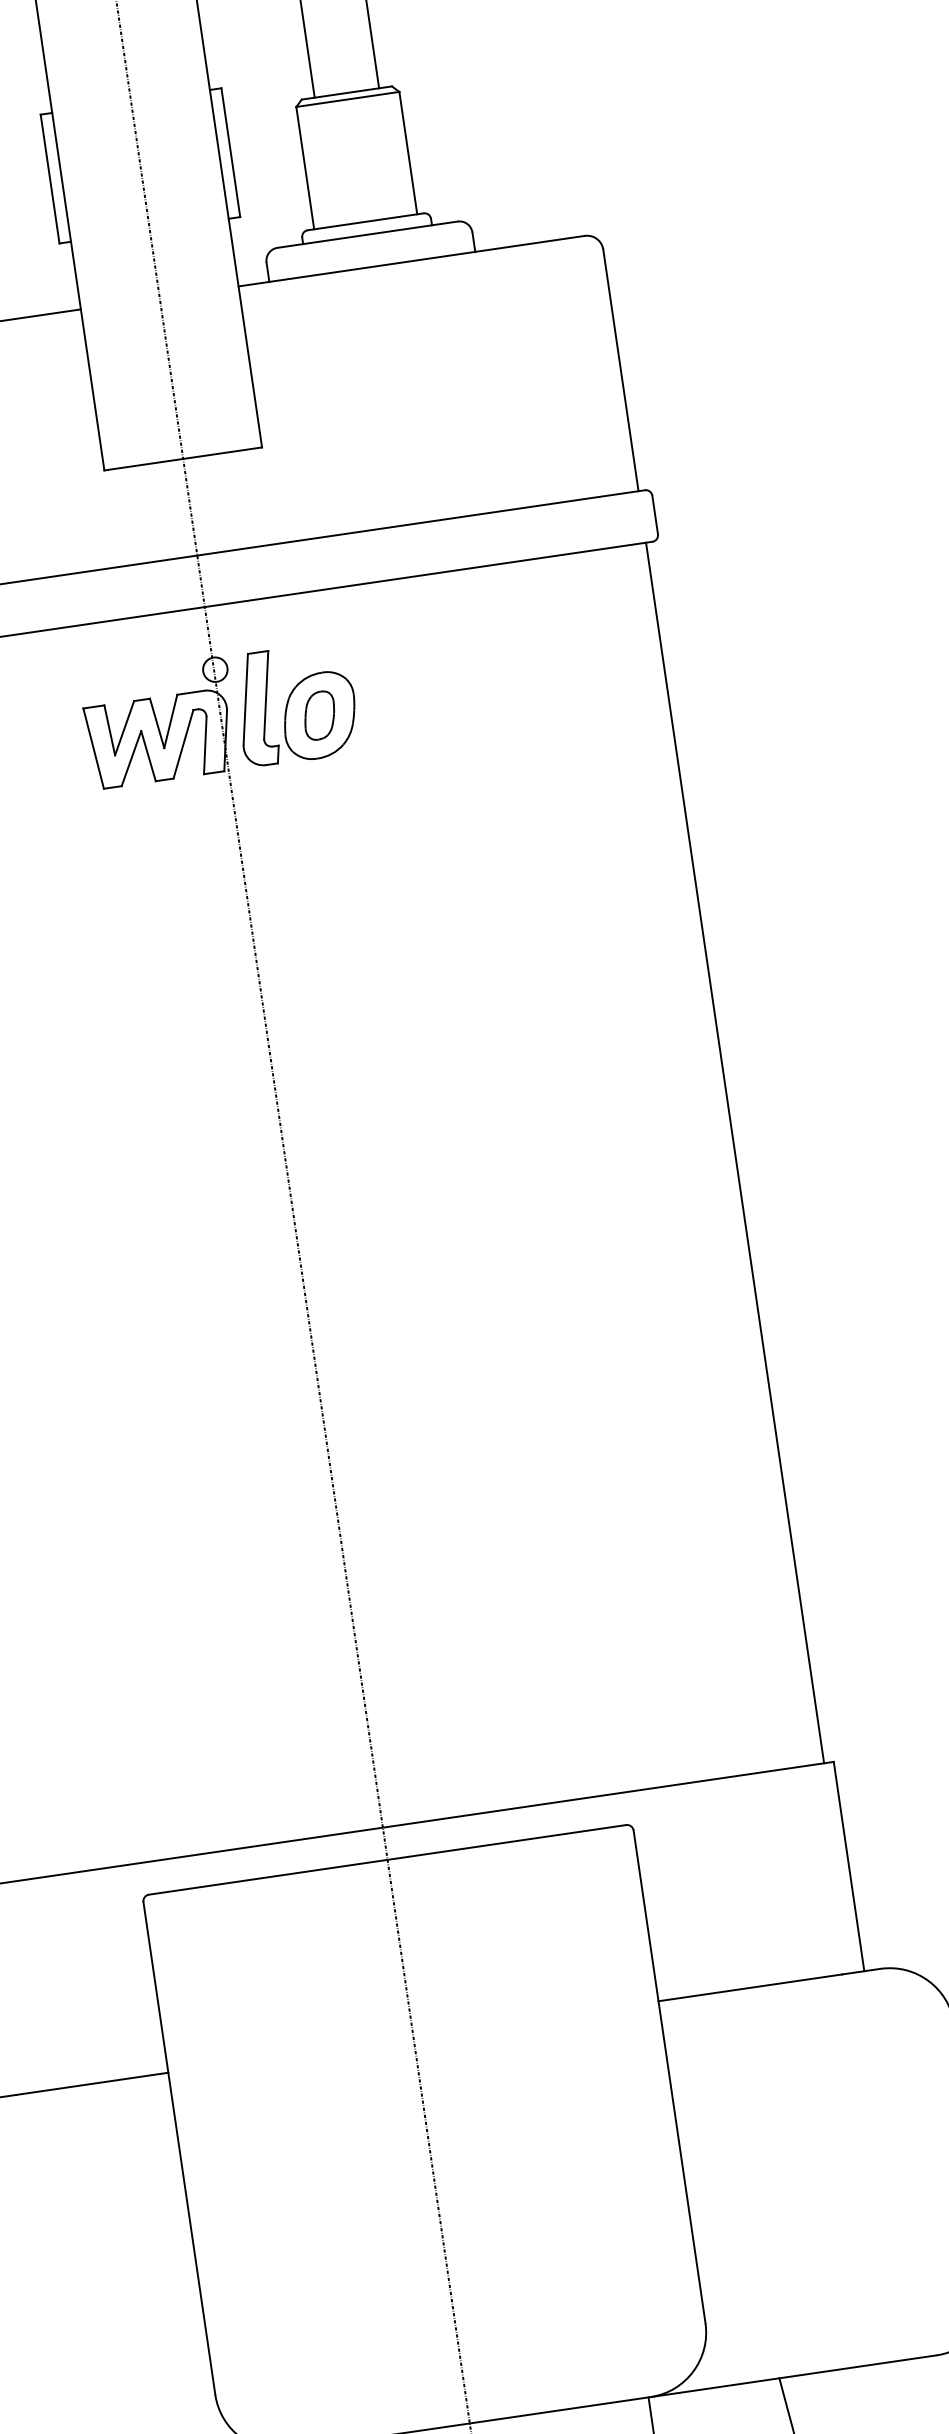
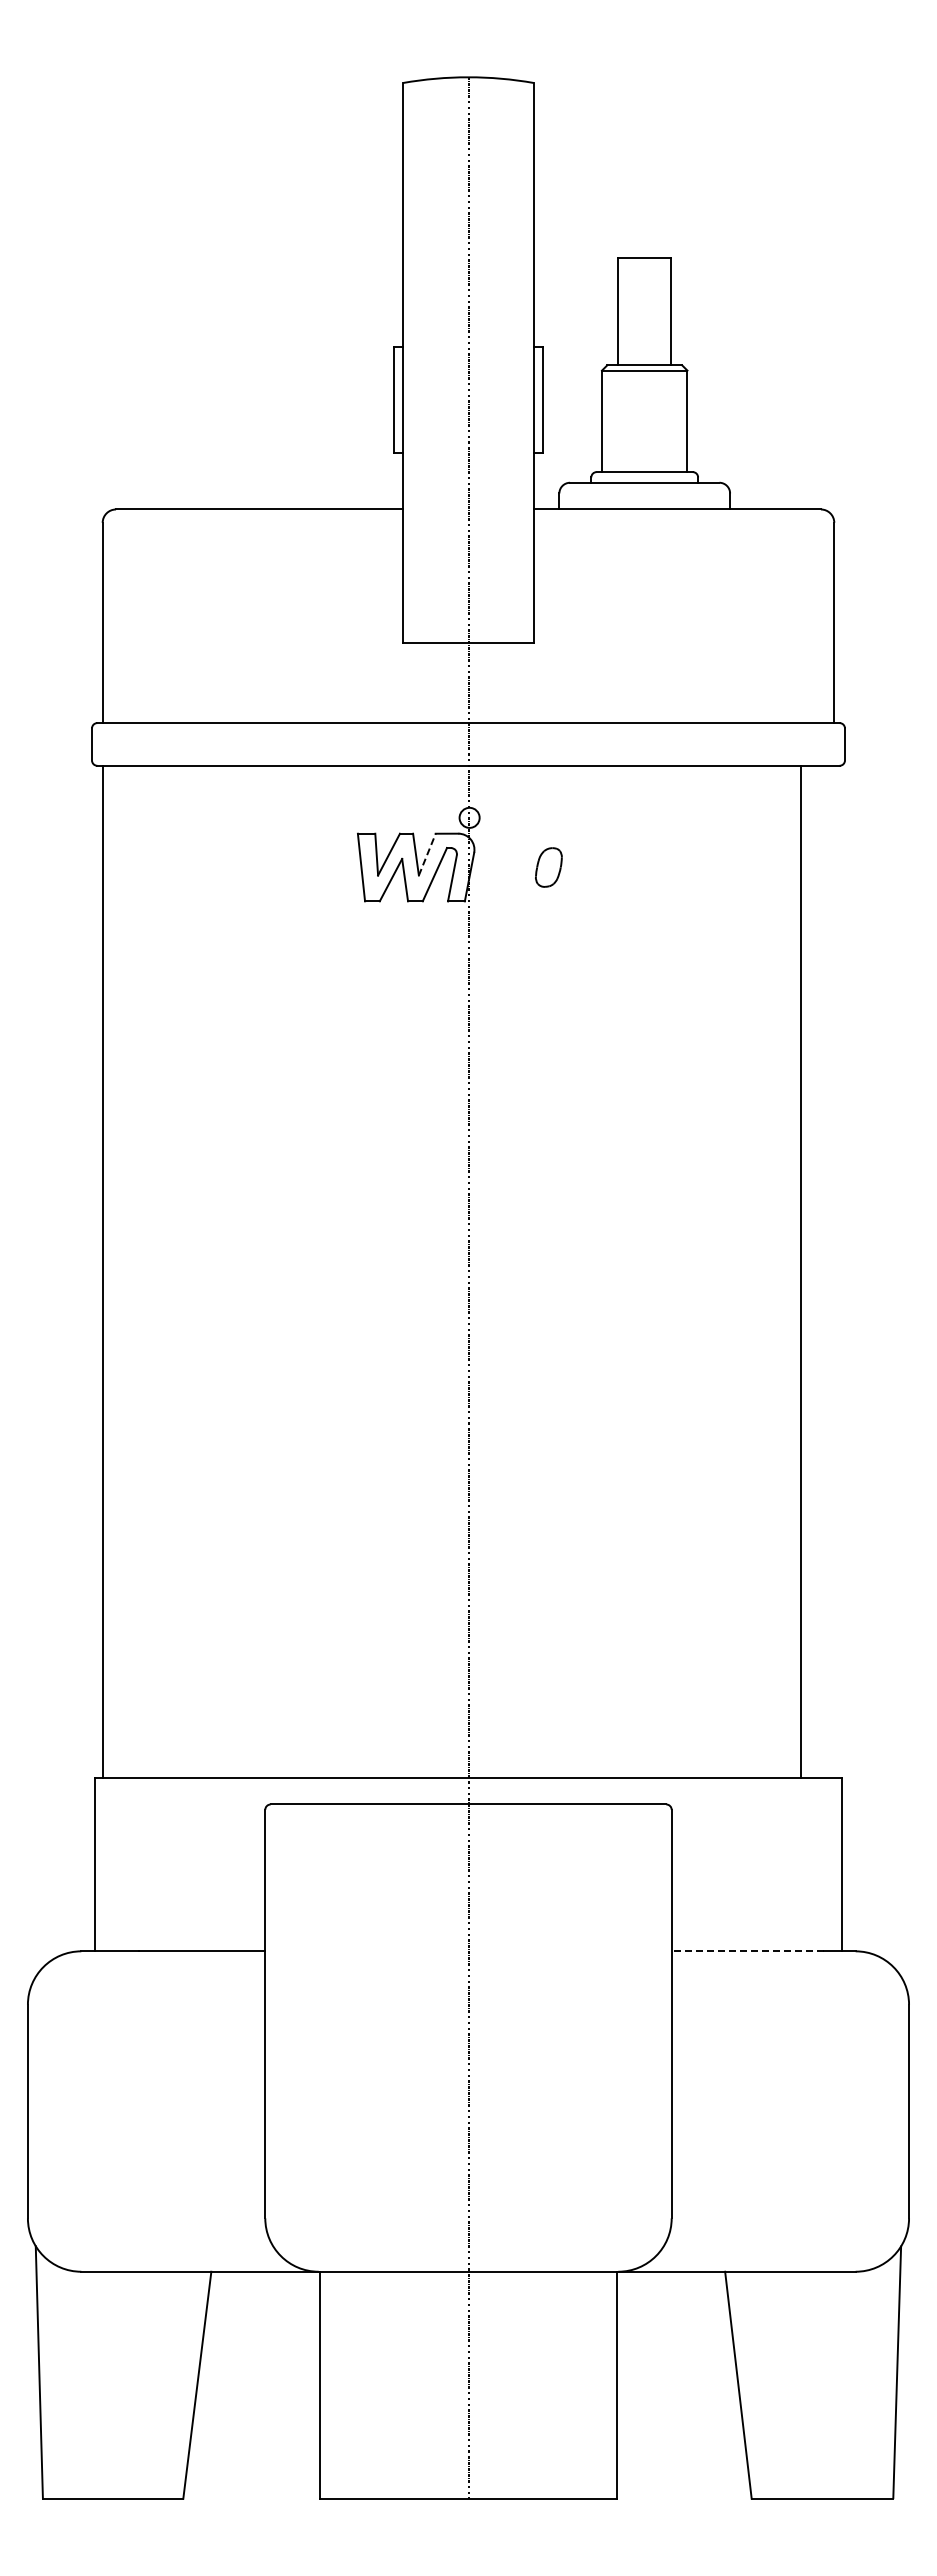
part: (295, 704) -> (530, 855), removed
line: (170, 721) -> (427, 854), solid -> dashed
line: (735, 1152) -> (801, 1271), moved
line: (749, 1988) -> (747, 1951), solid -> dashed

